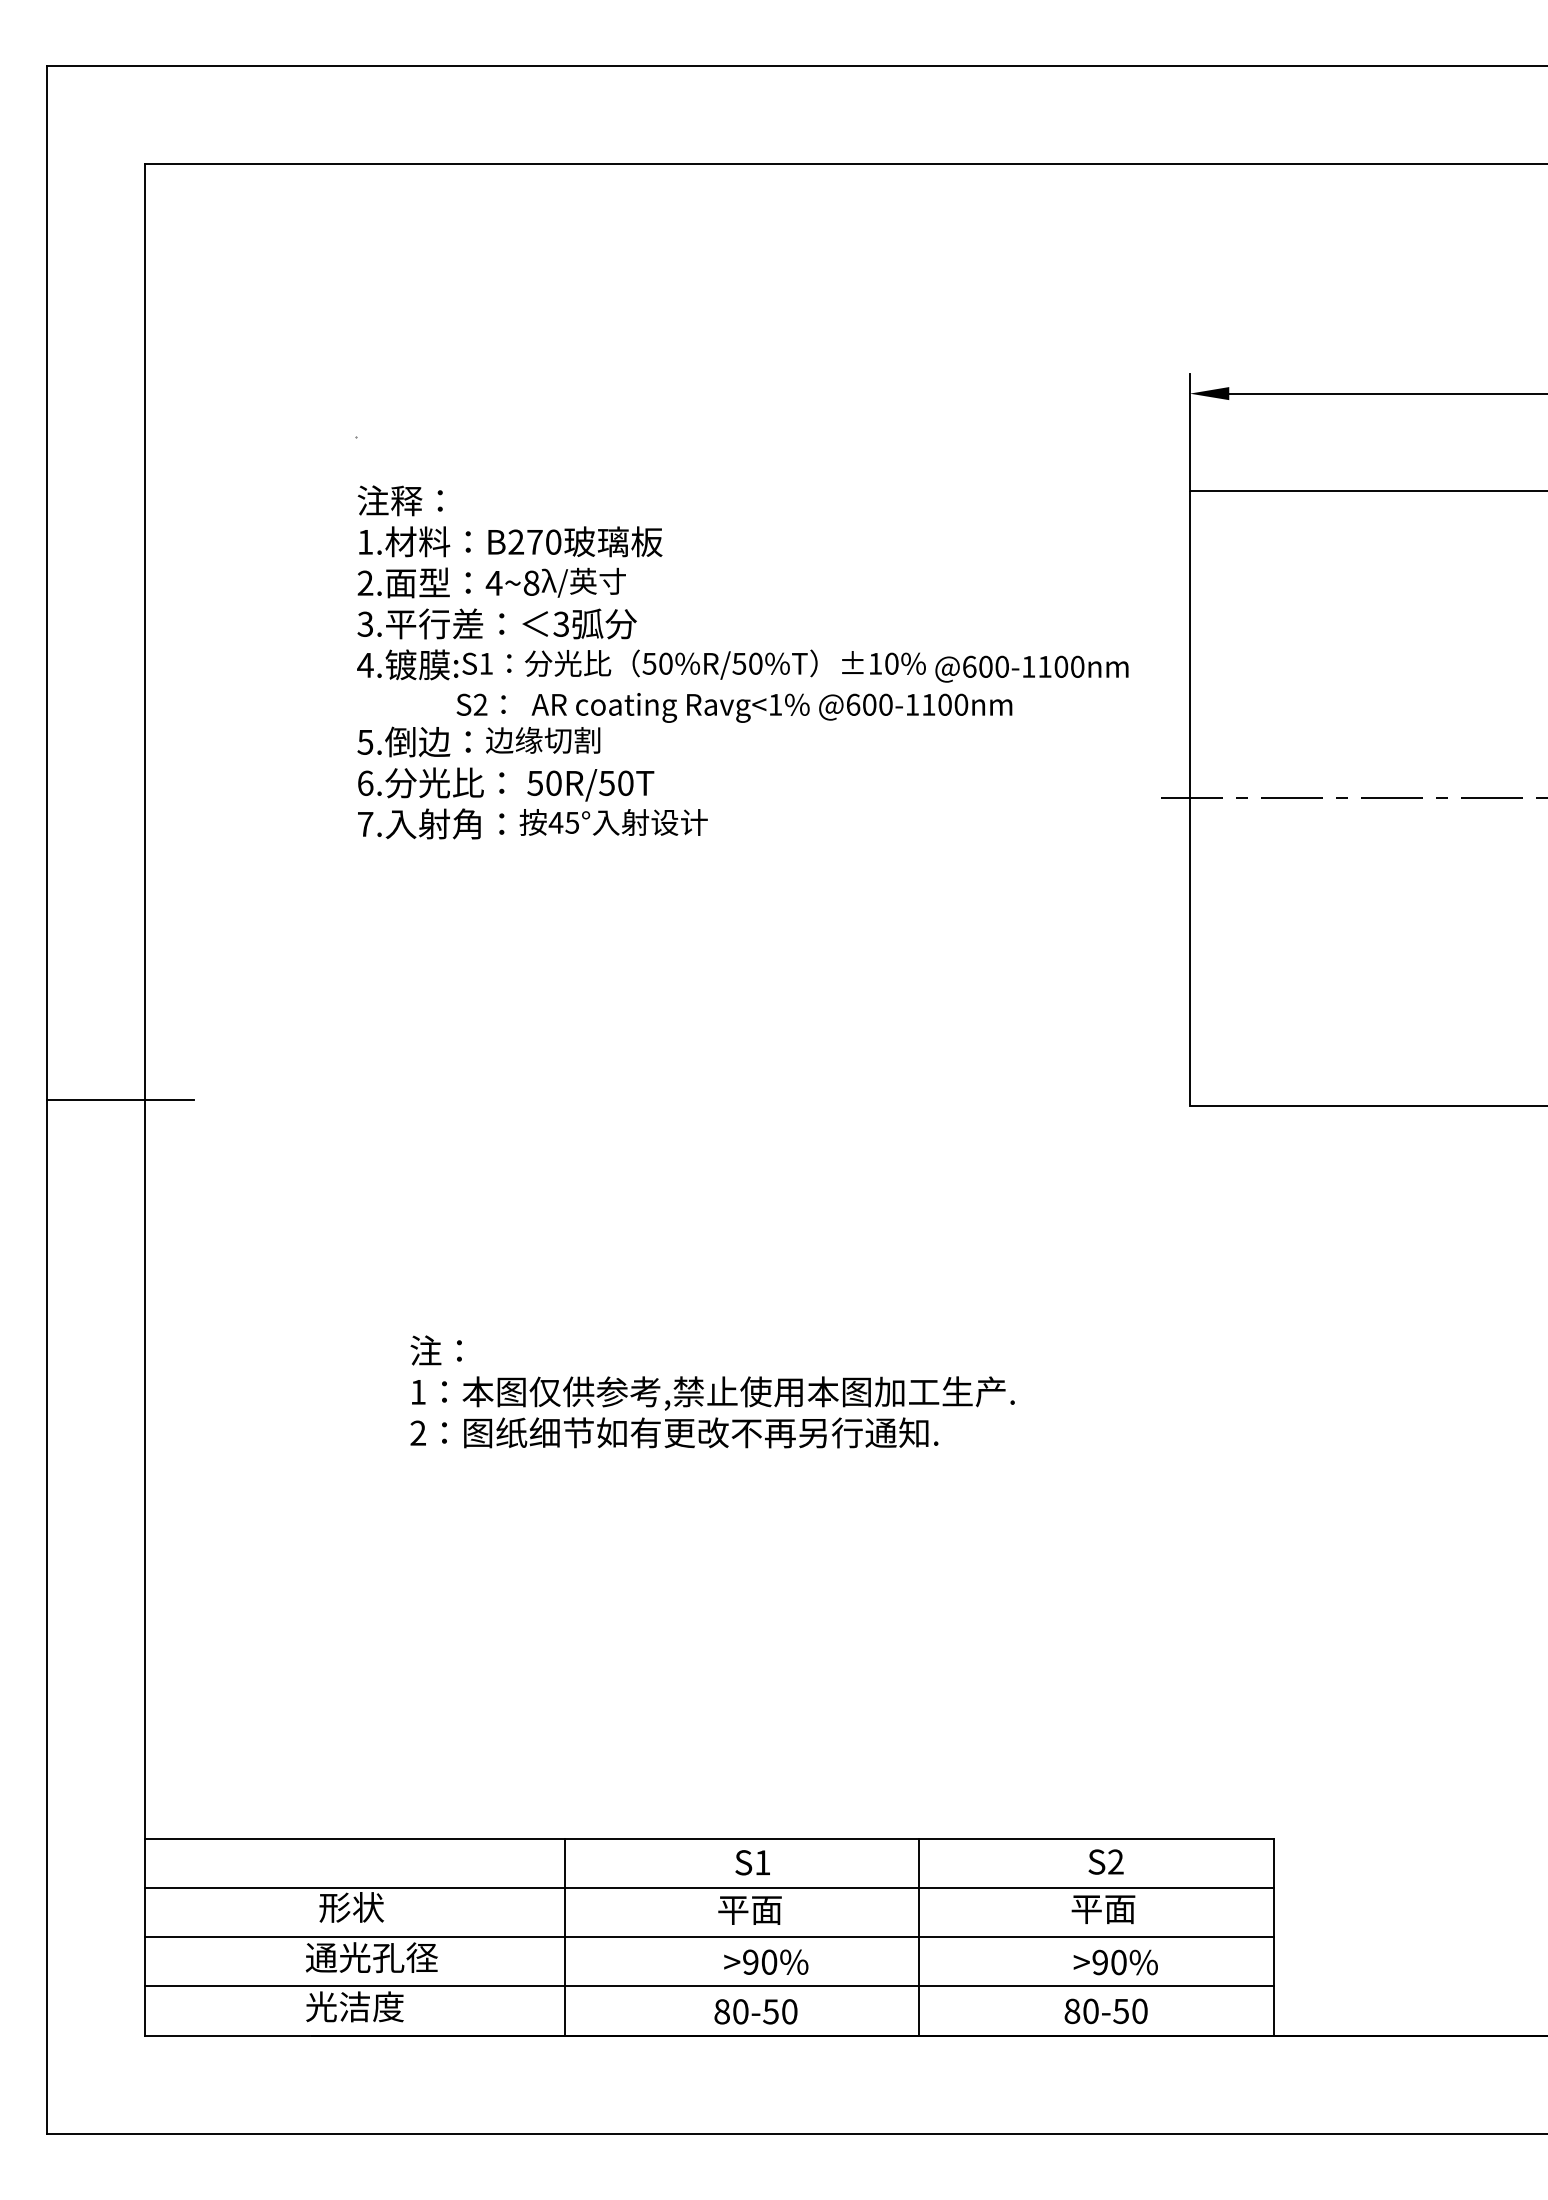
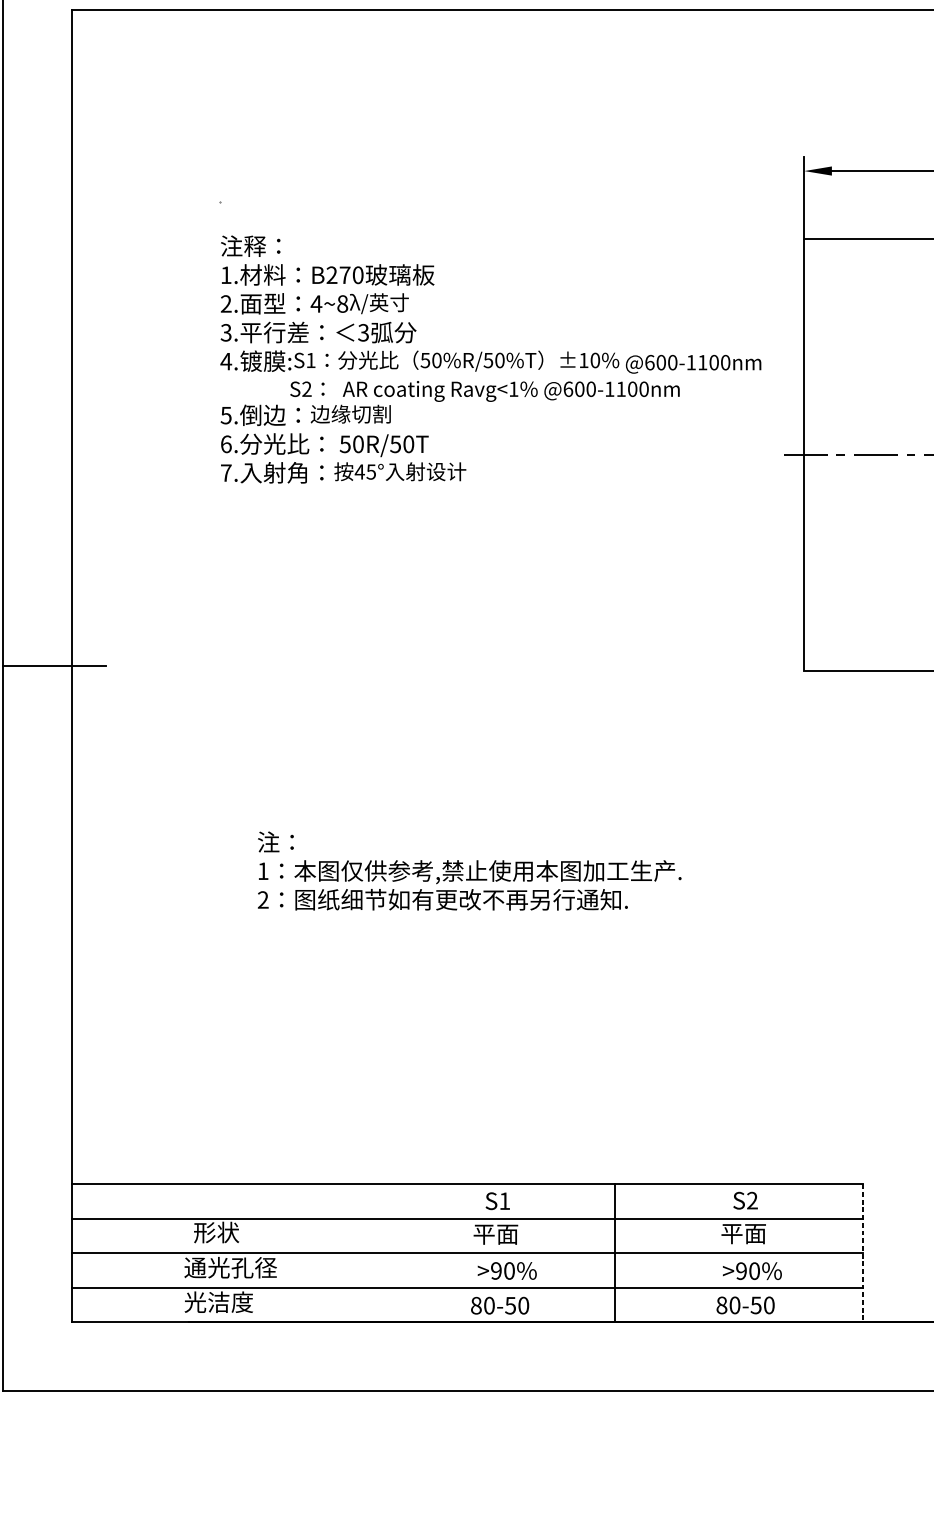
line: (564, 1936) -> (365, 1252), removed
line: (1273, 1937) -> (862, 1253), solid -> dashed

